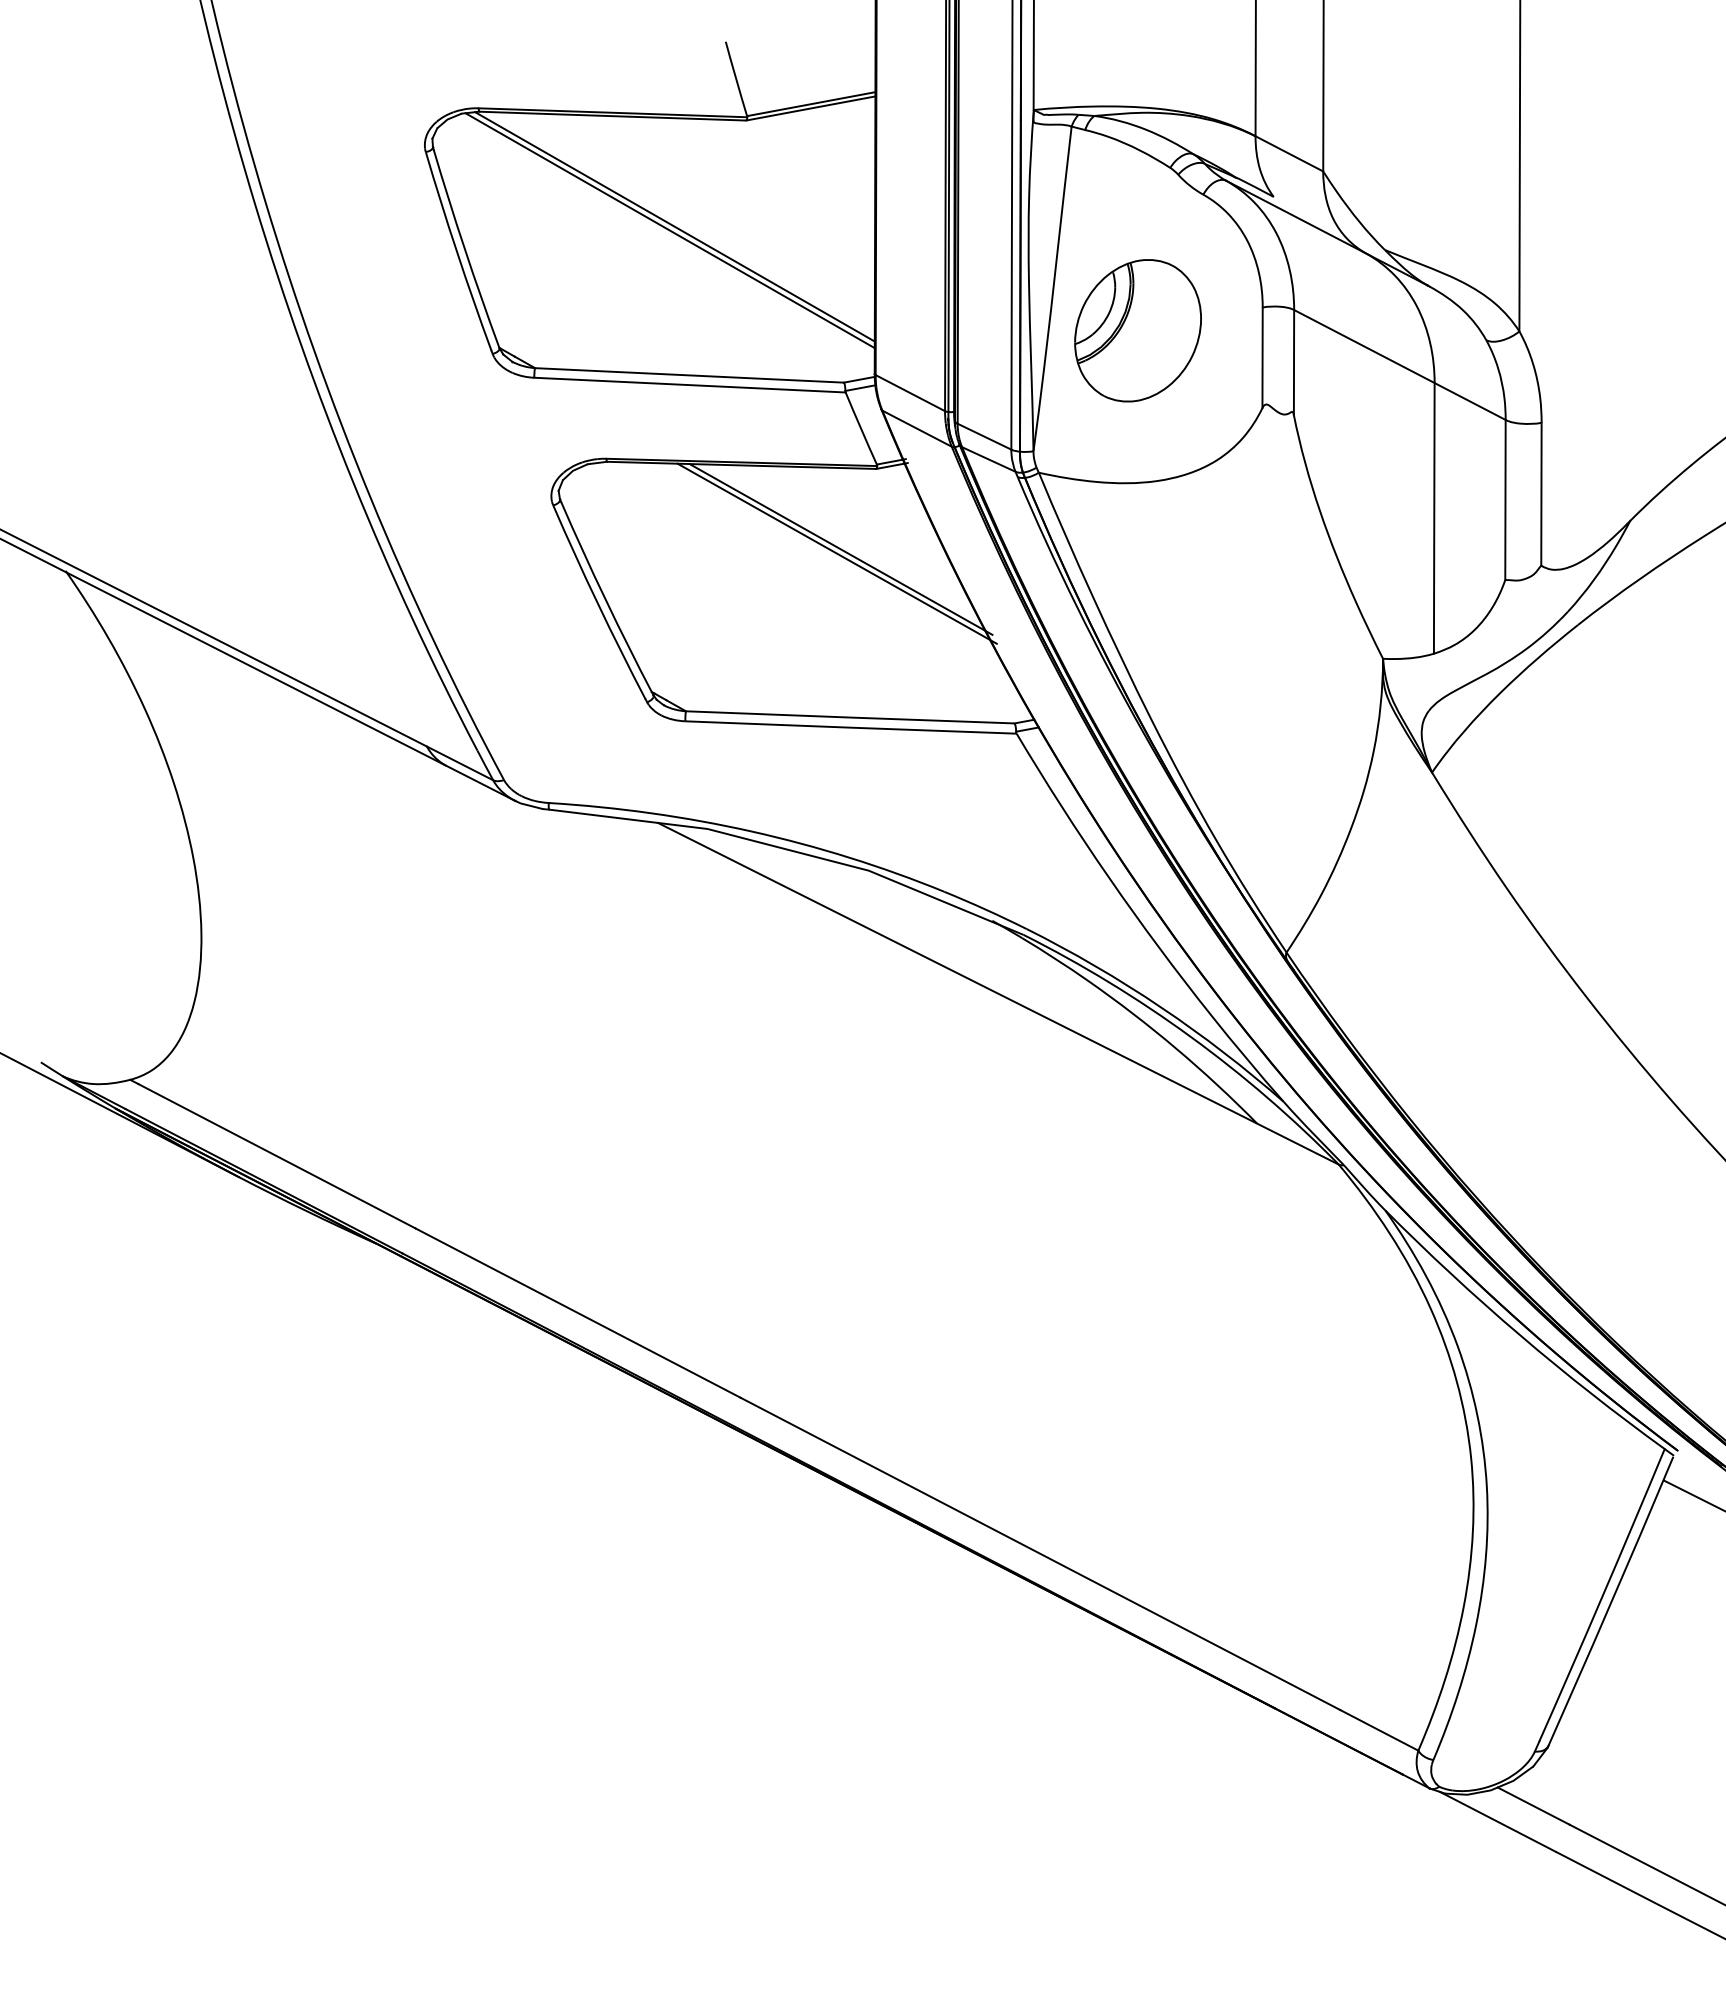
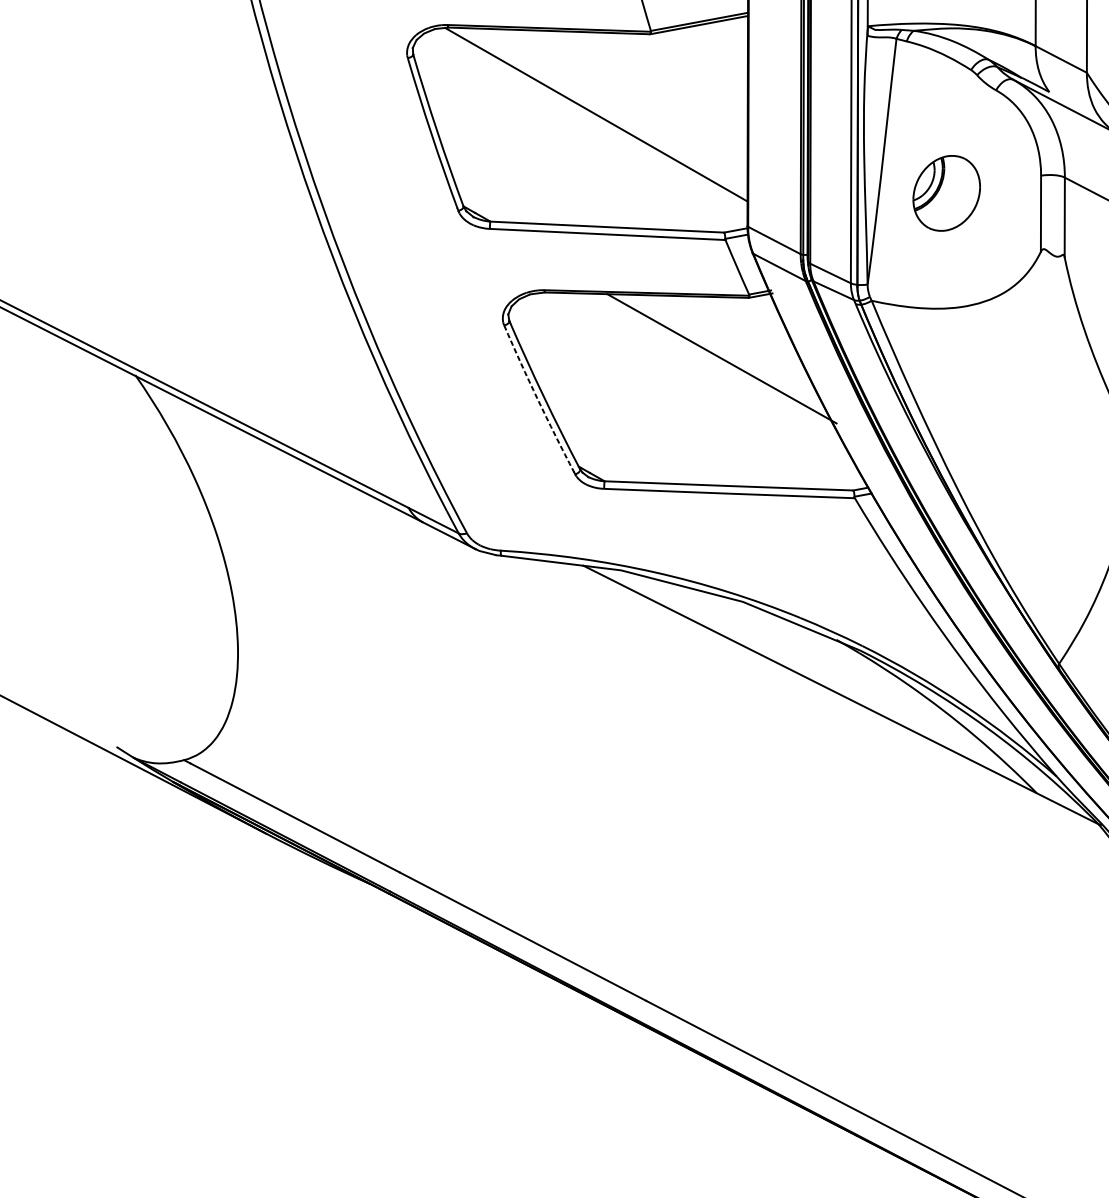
line: (669, 230) -> (592, 117), removed
part: (1137, 330) -> (946, 193), size x0.7
line: (836, 553) -> (718, 361), removed
arc: (597, 603) -> (537, 399), solid -> dashed

